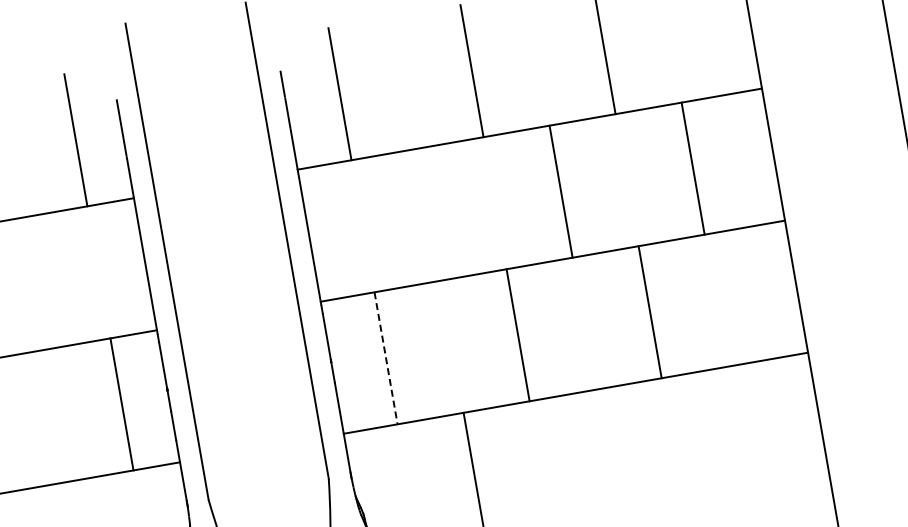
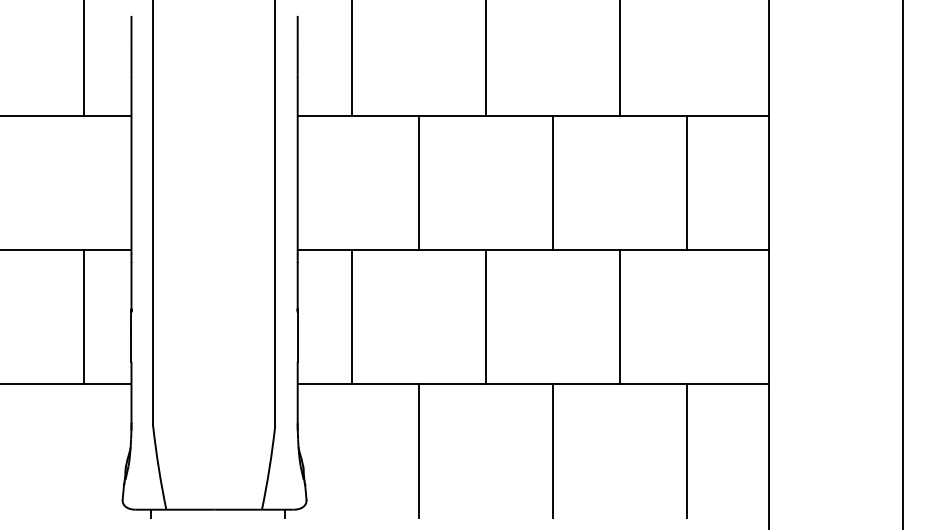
line: (429, 214) -> (419, 183), added
line: (386, 358) -> (352, 317), dashed -> solid
line: (739, 432) -> (687, 451), added
line: (607, 455) -> (553, 451), added

